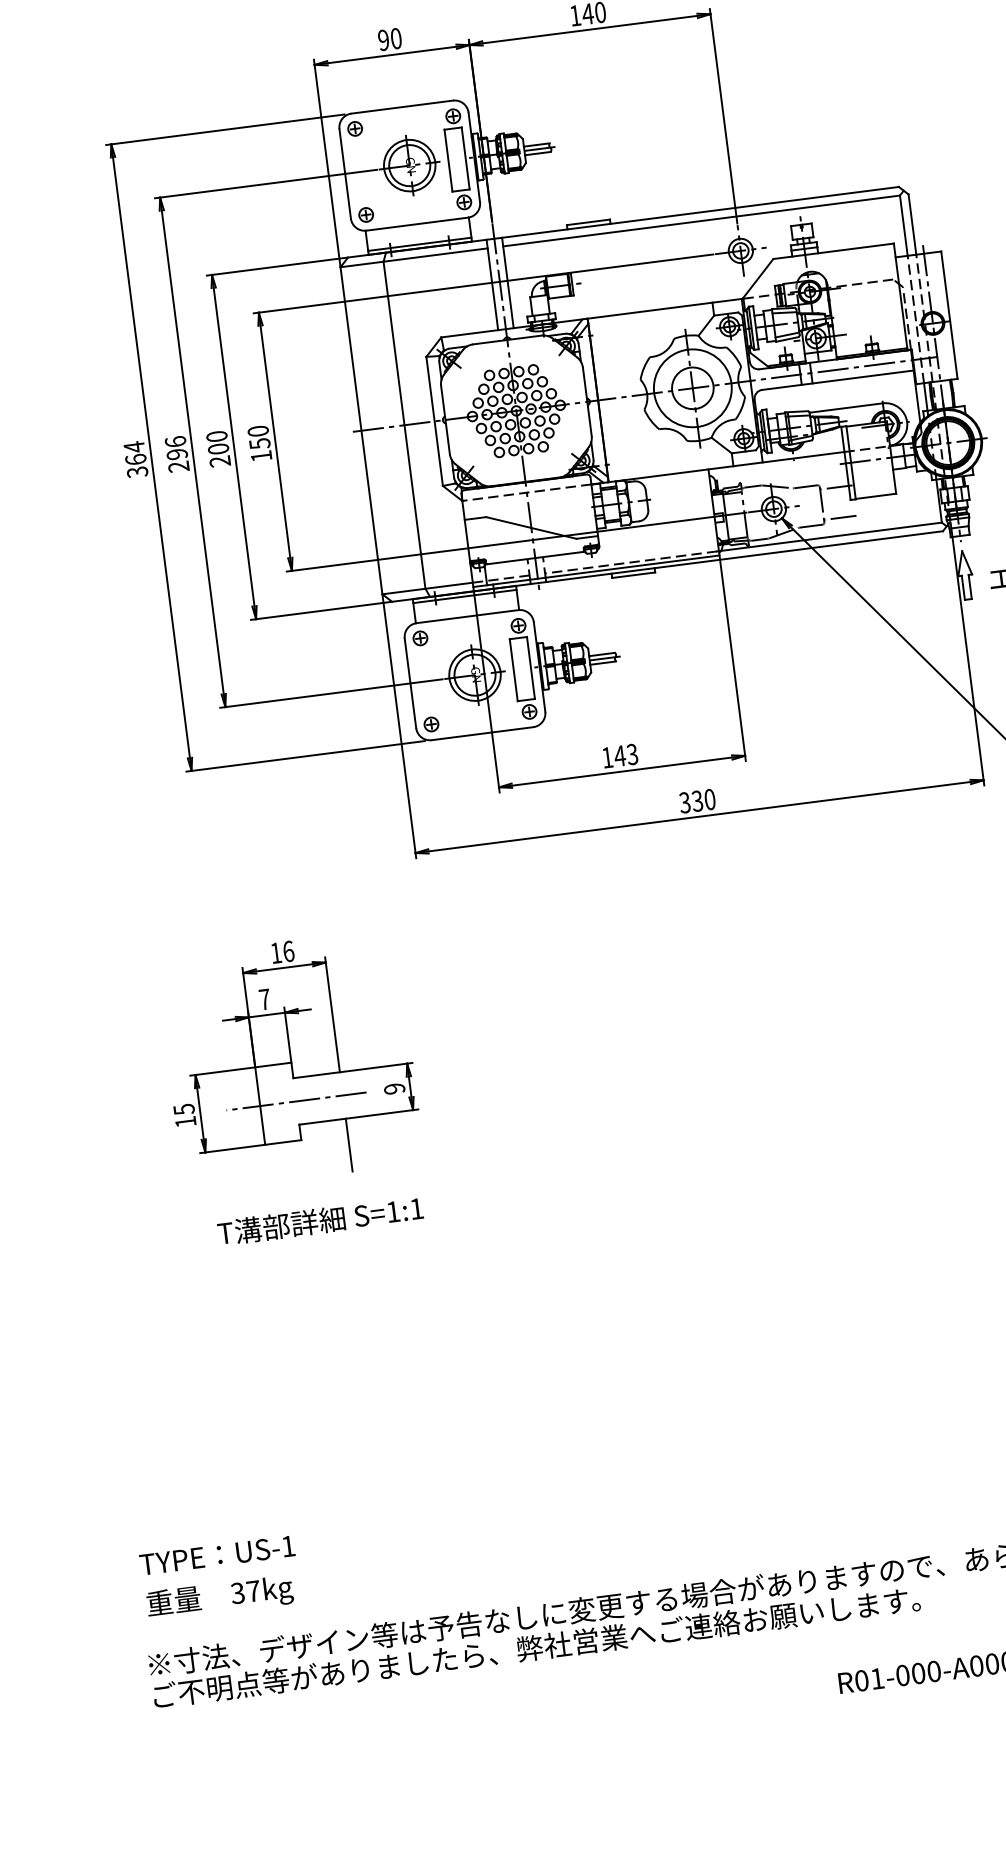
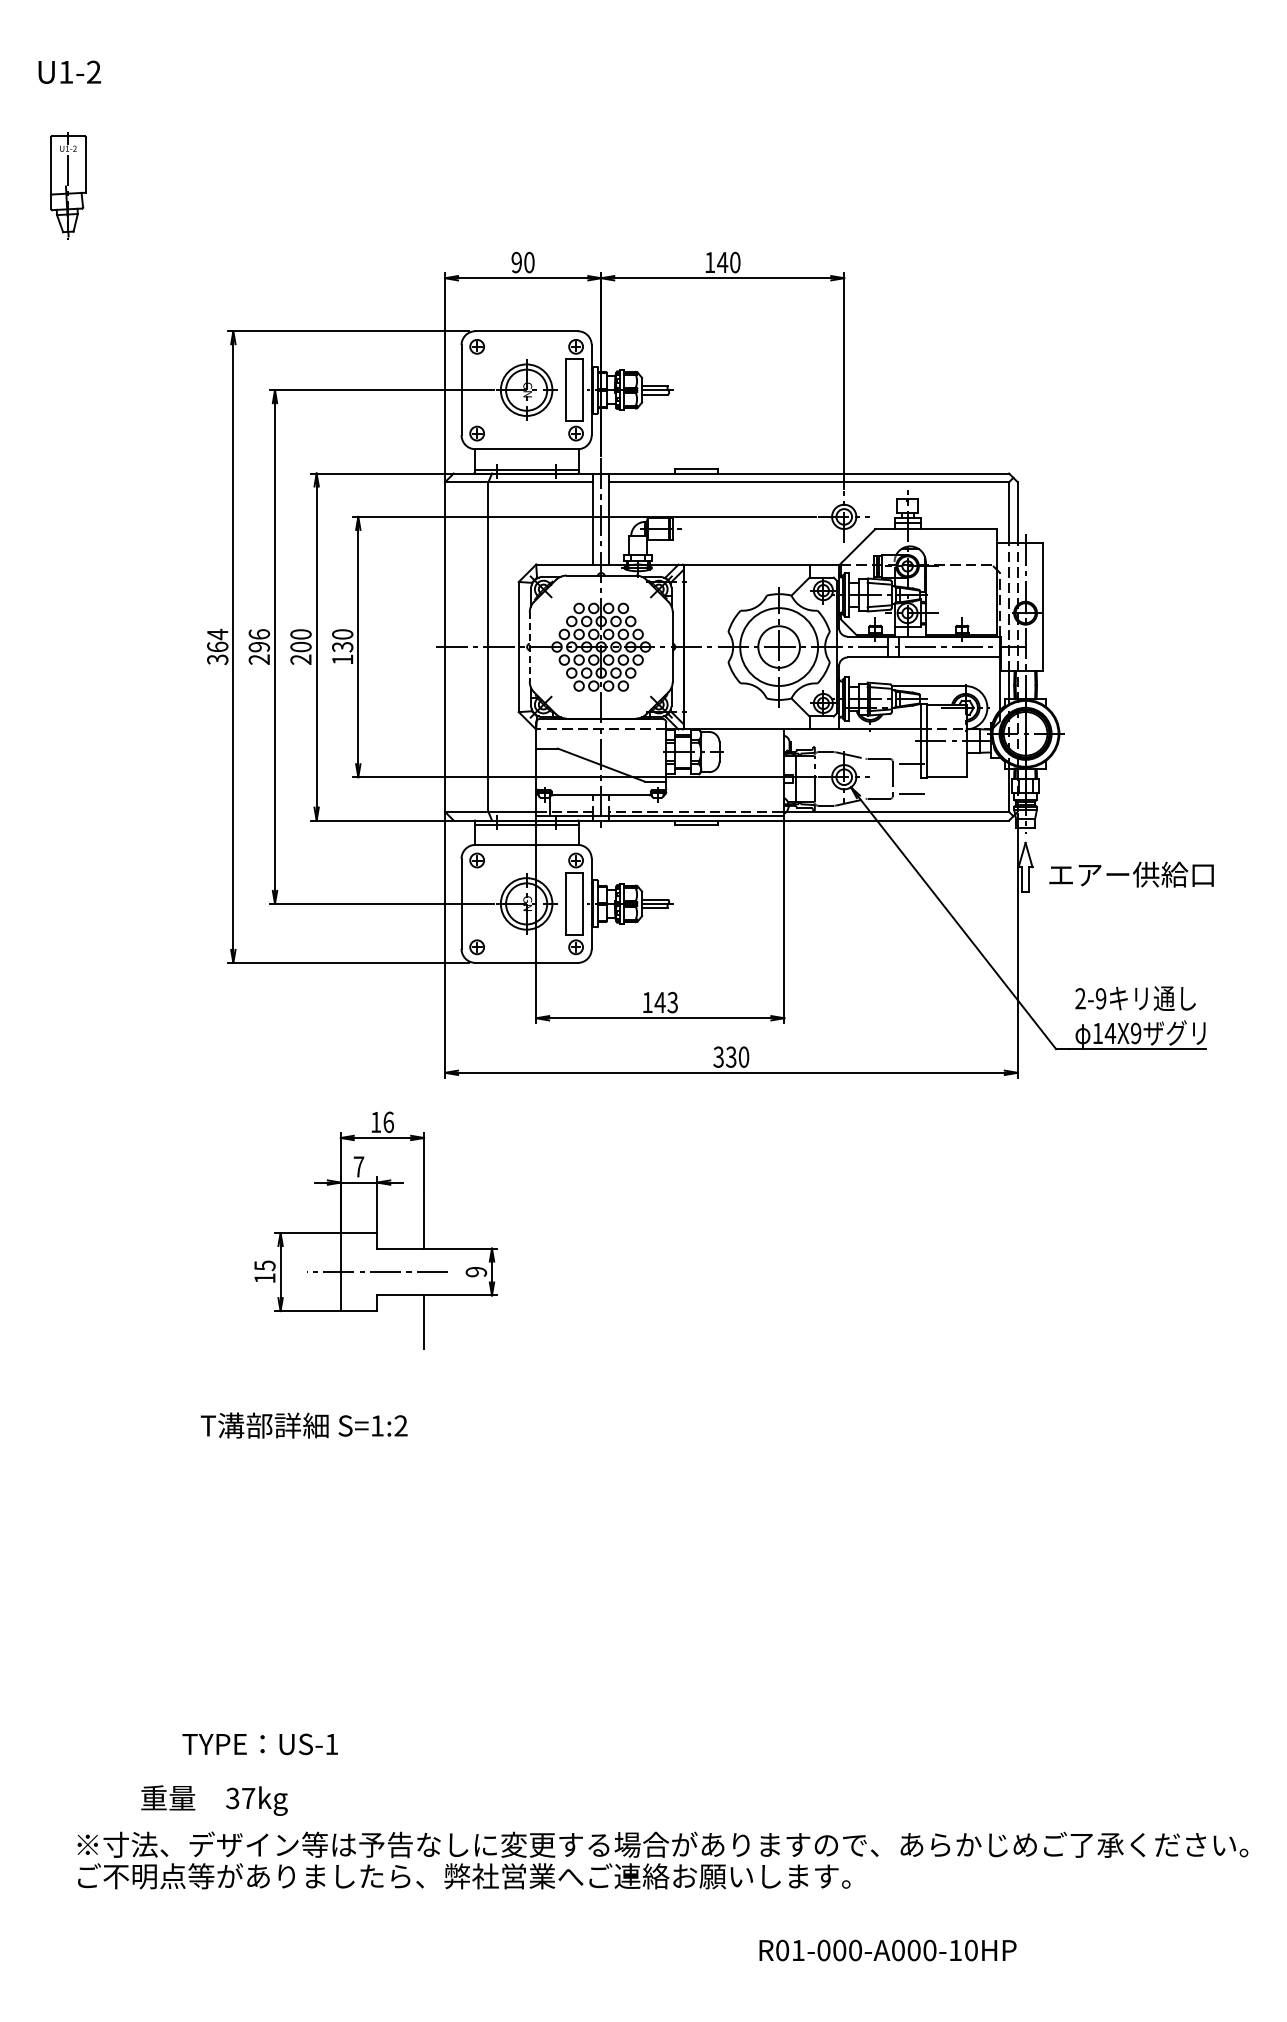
line: (445, 420) -> (529, 647), solid -> dashed
text: (259, 443) -> (342, 646), 150 -> 130
part: (289, 1060) -> (375, 1230), moved
text: (416, 1208) -> (400, 1425), S=1:1 -> S=1:2
text: (216, 1555) -> (259, 1744), moved
text: (220, 1597) -> (214, 1800), moved

